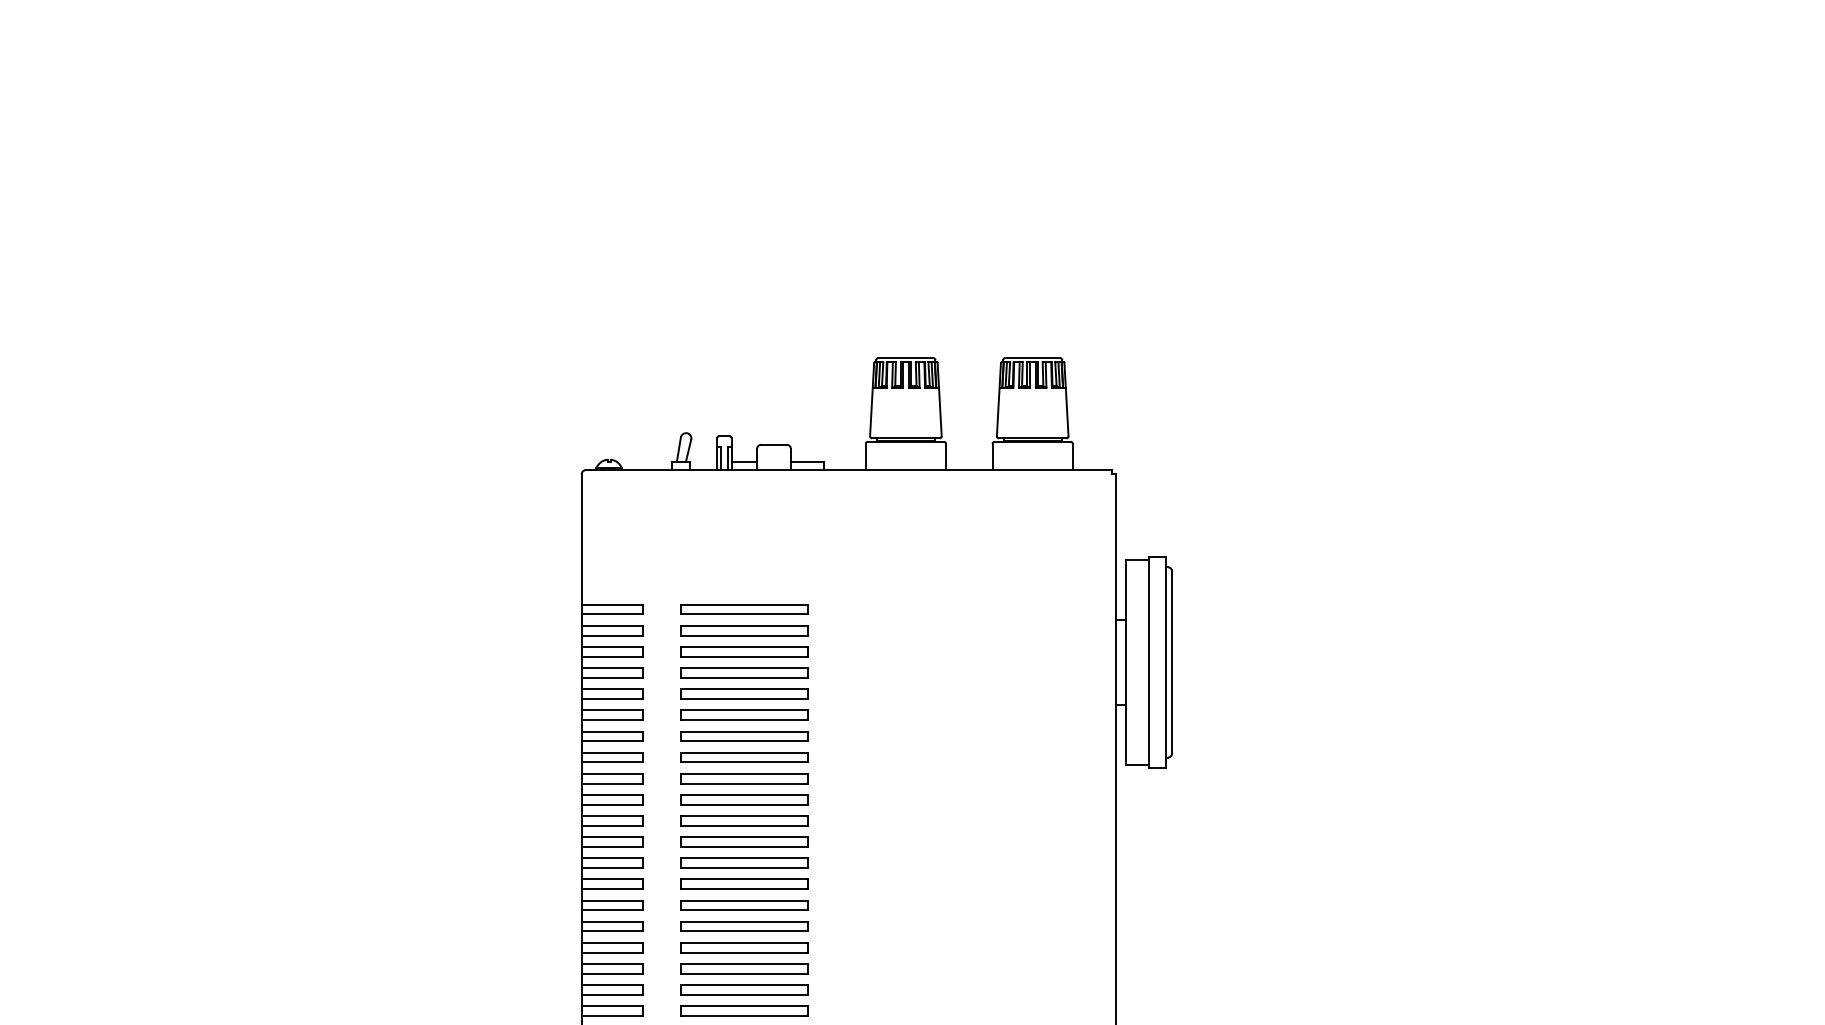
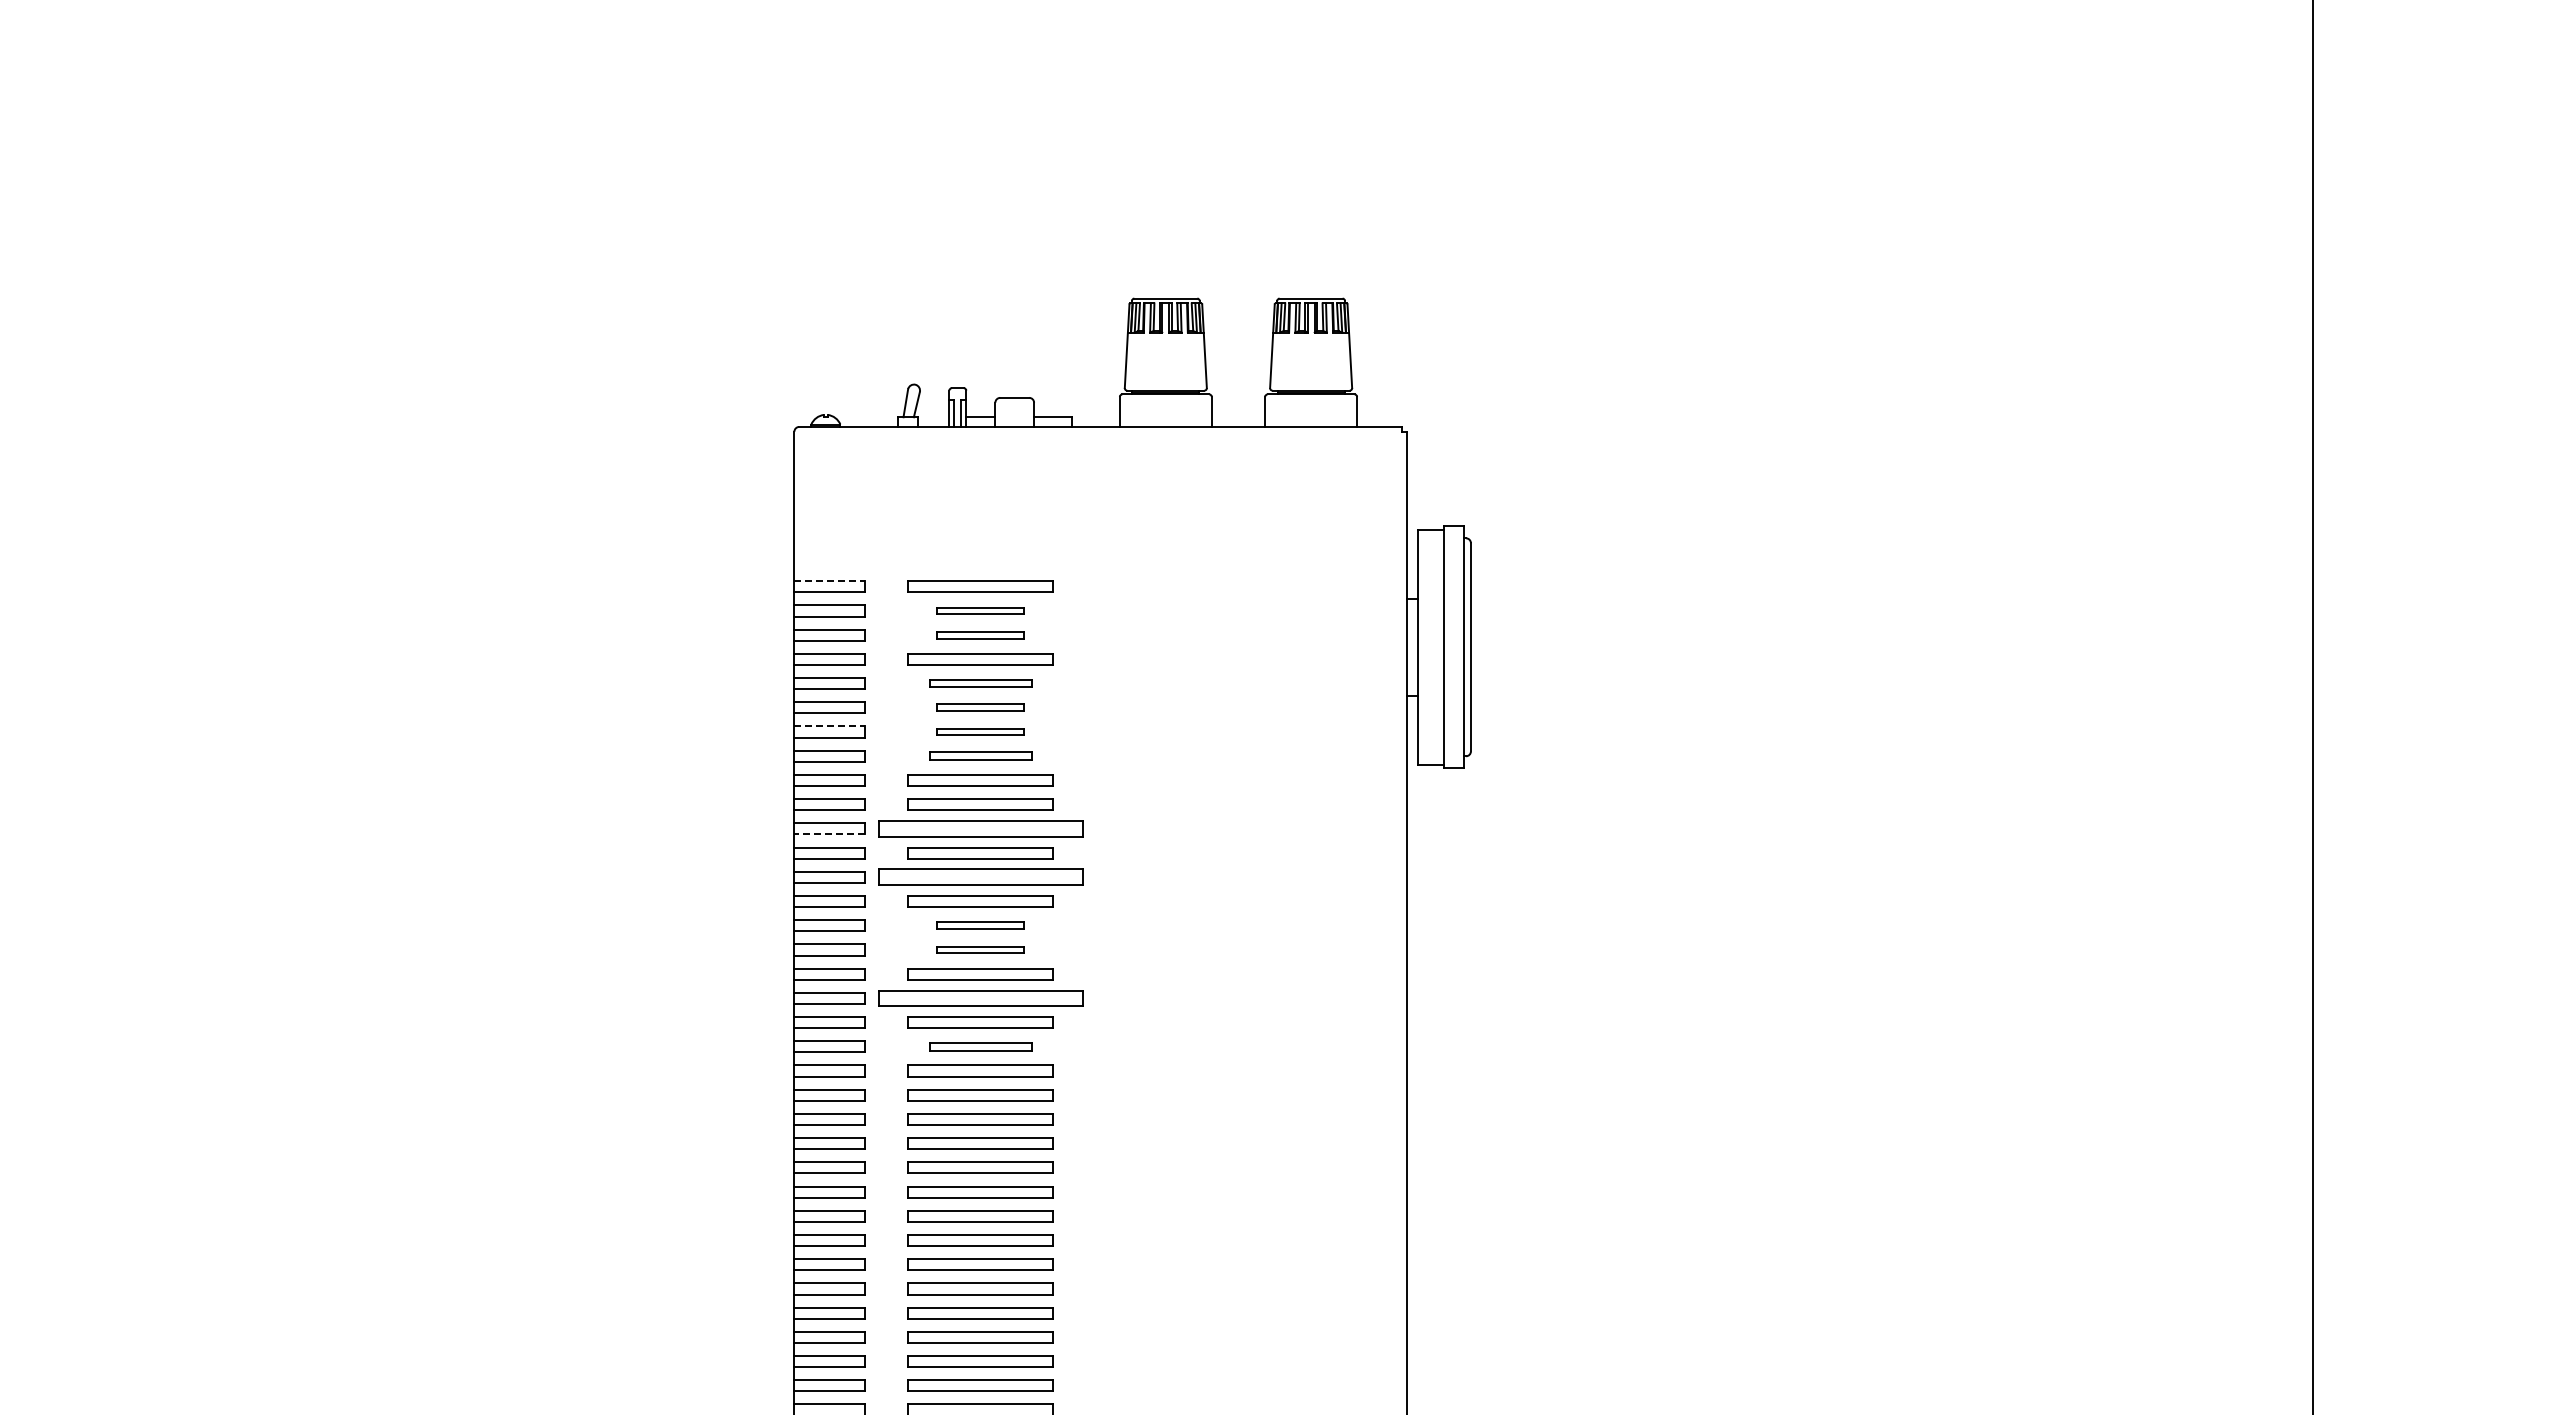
line: (613, 605) -> (830, 581), solid -> dashed
part: (744, 630) -> (980, 610), size x0.6
part: (744, 652) -> (980, 635), size x0.6
part: (744, 694) -> (980, 683), size x0.7
part: (744, 714) -> (980, 707), size x0.6
line: (613, 731) -> (830, 726), solid -> dashed
part: (744, 735) -> (980, 731), size x0.6
part: (744, 757) -> (980, 756), size x0.7
part: (744, 820) -> (980, 828), size x1.4
line: (612, 825) -> (829, 834), solid -> dashed
part: (744, 863) -> (980, 877), size x1.4
part: (744, 905) -> (980, 925), size x0.6
part: (744, 926) -> (980, 949), size x0.6
part: (744, 968) -> (980, 998), size x1.4
part: (744, 1010) -> (980, 1046), size x0.7

